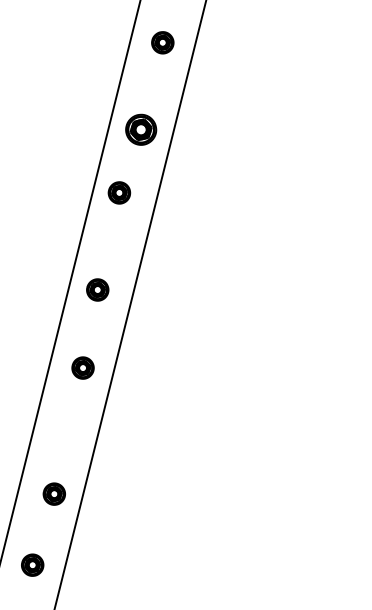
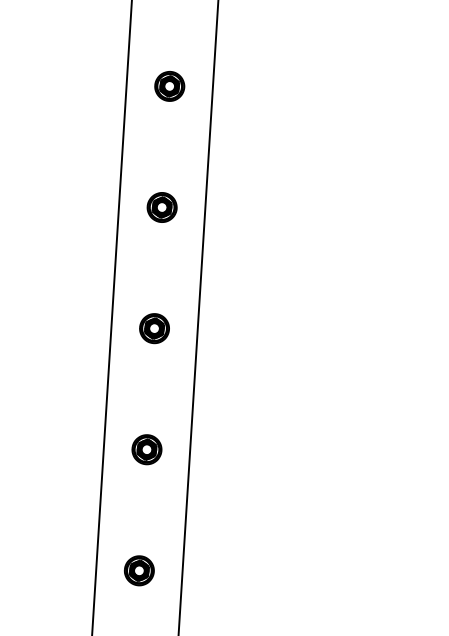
part: (140, 129) -> (168, 86), size x0.71
part: (119, 192) -> (162, 206), moved
part: (97, 289) -> (154, 328), moved
part: (82, 367) -> (146, 449), moved
part: (53, 493) -> (138, 570), moved

